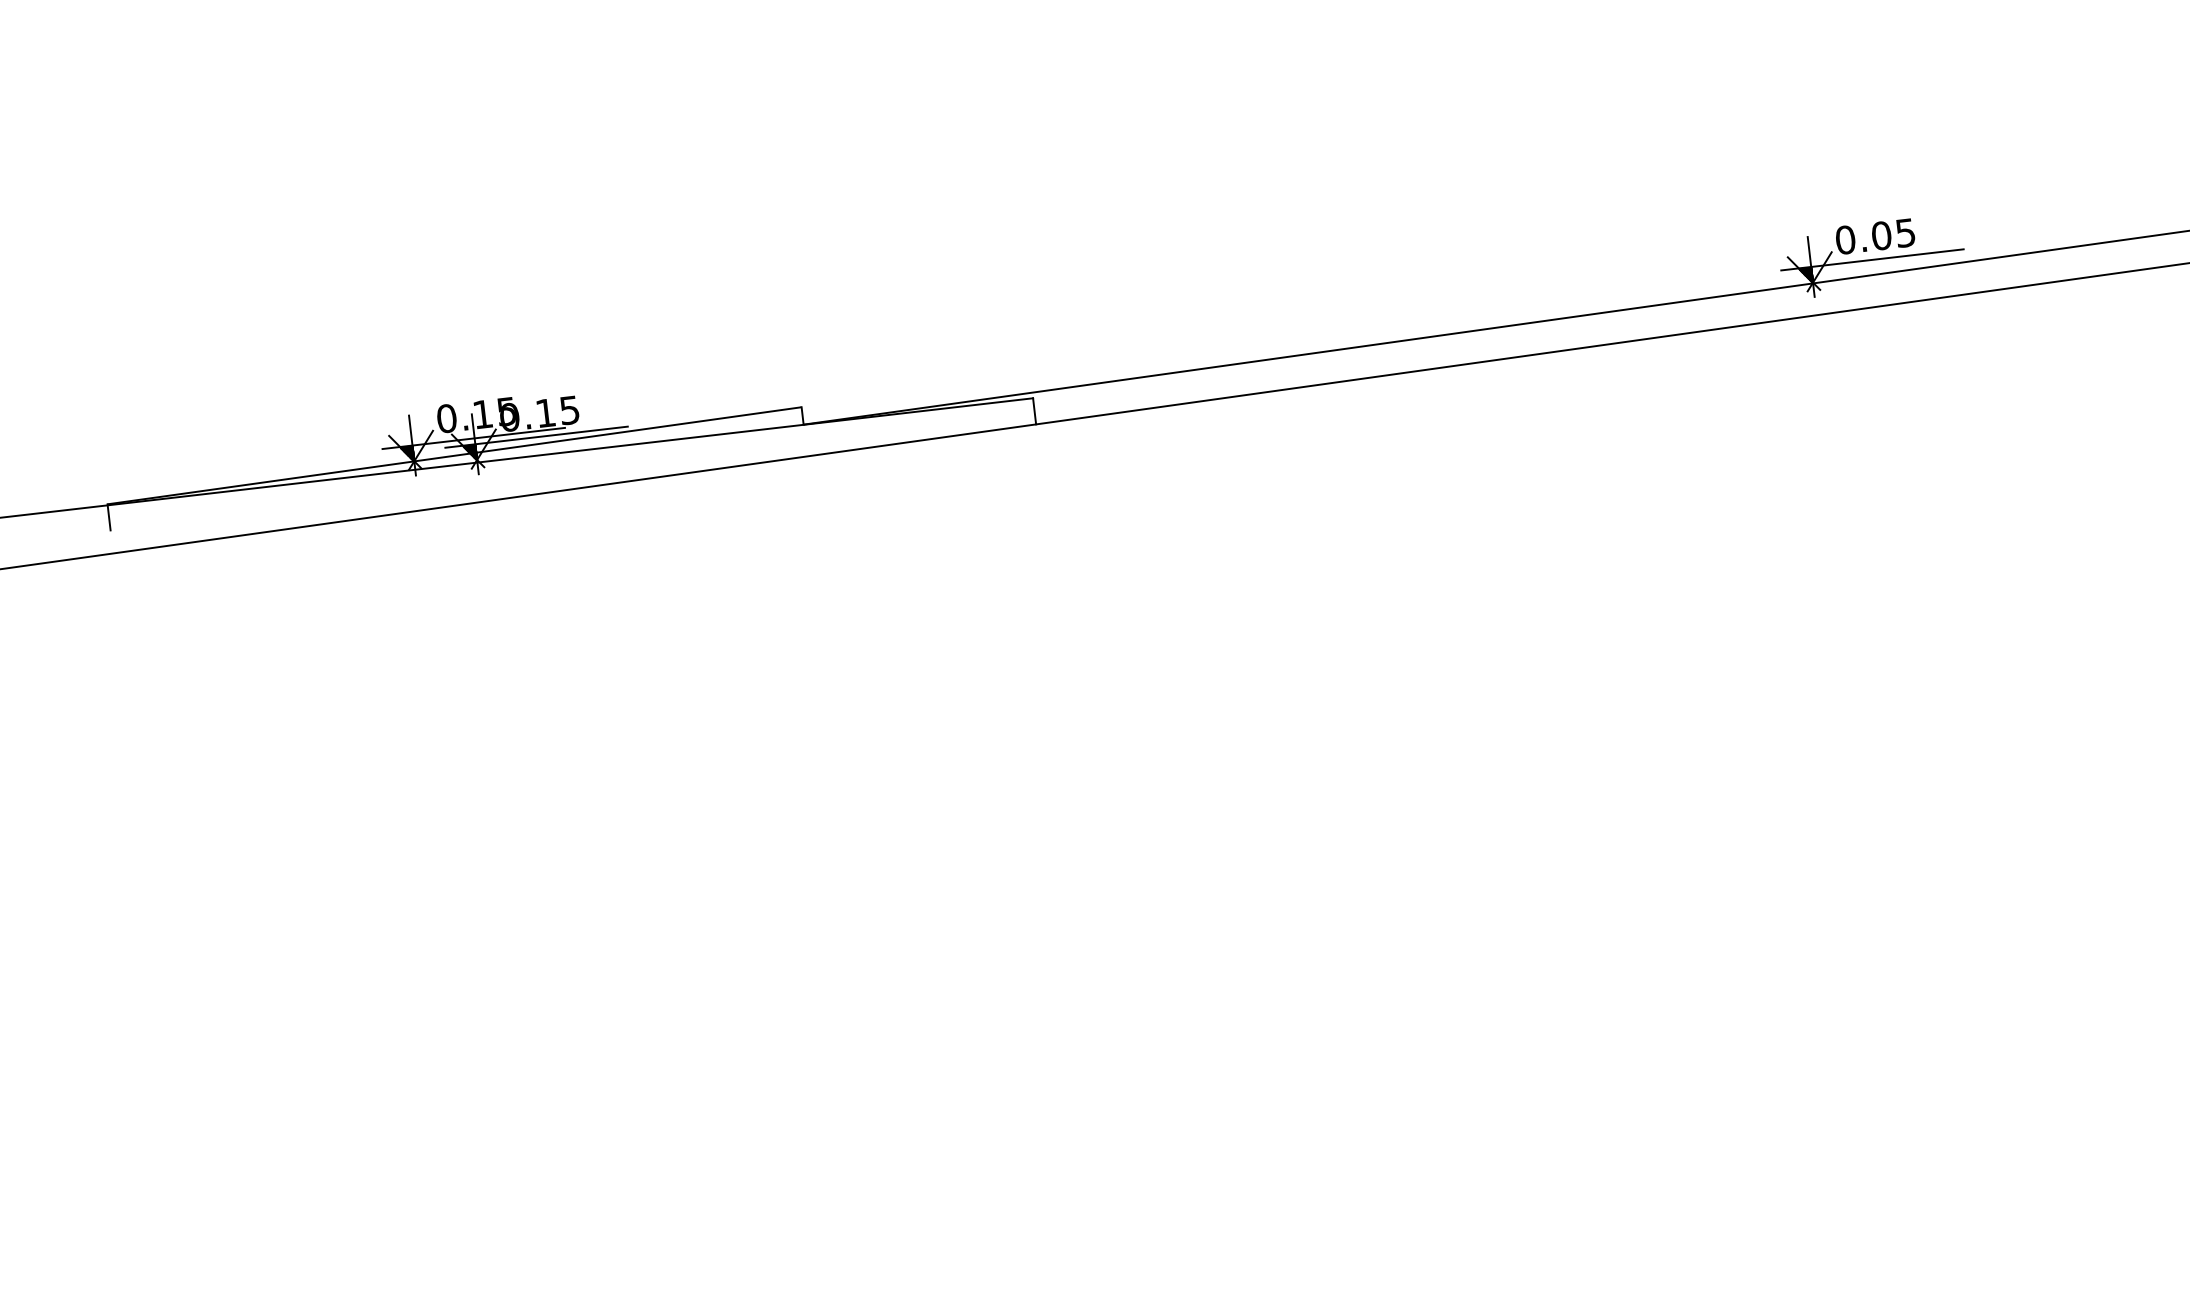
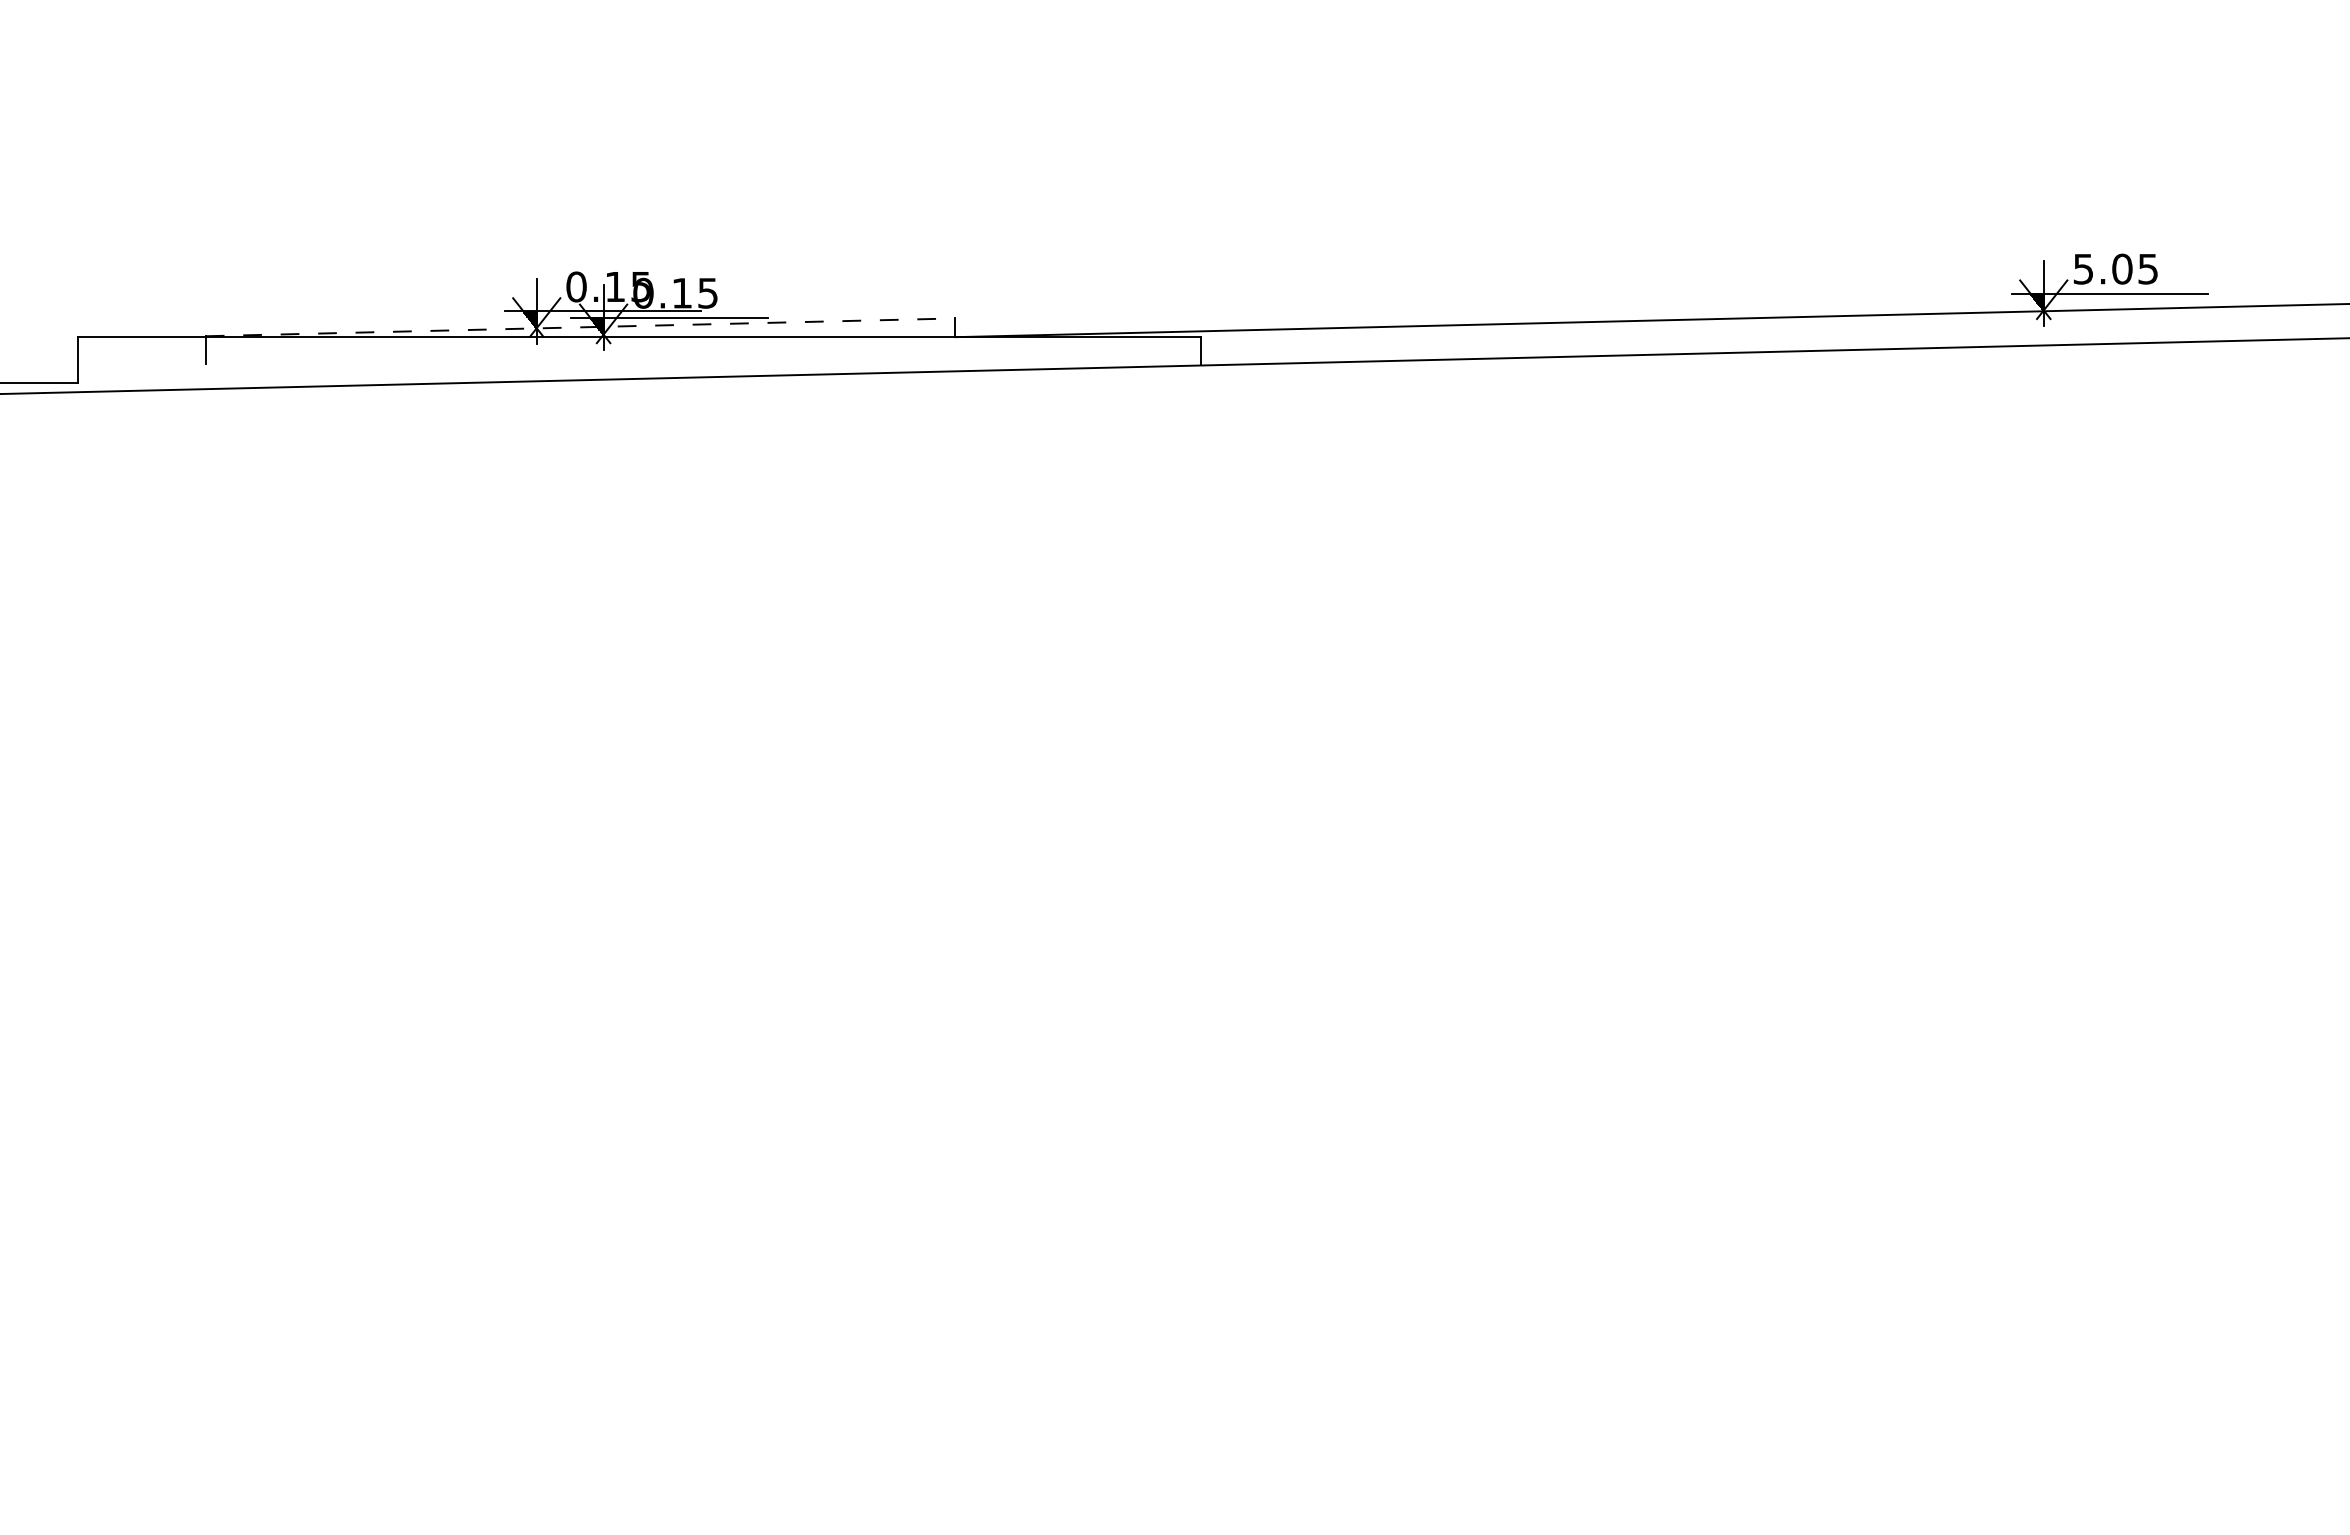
text: (1845, 239) -> (2083, 268), 0.05 -> 5.05
line: (454, 455) -> (580, 327), solid -> dashed

